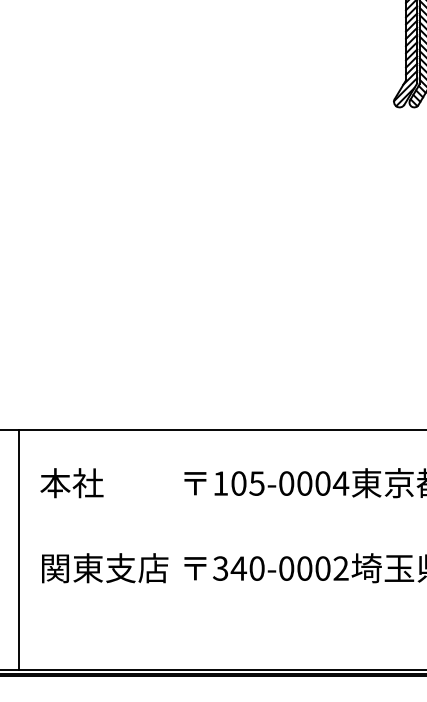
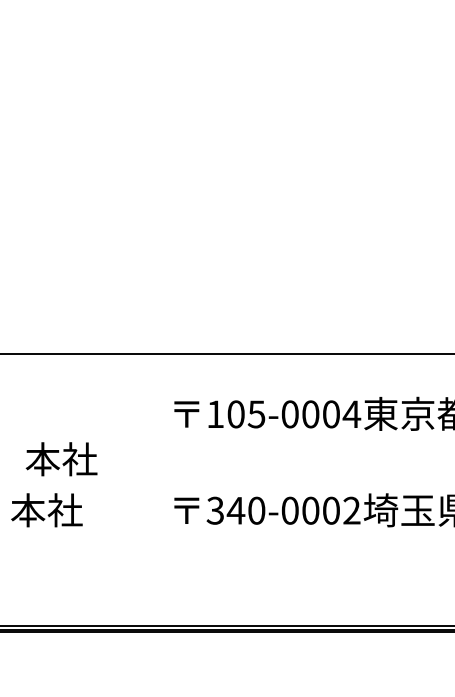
text: (71, 483) -> (61, 459), moved
text: (104, 568) -> (83, 510), 関東支店 -> 本社

